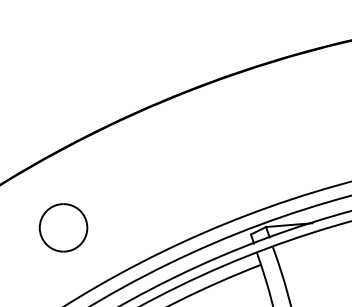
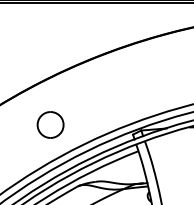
part: (63, 226) -> (50, 124), moved

